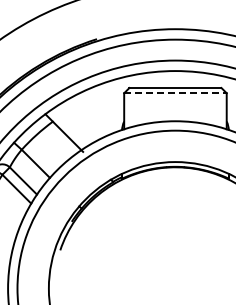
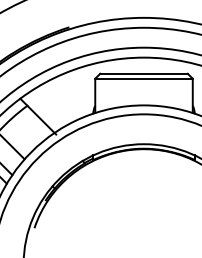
line: (175, 93) -> (144, 79), dashed -> solid

